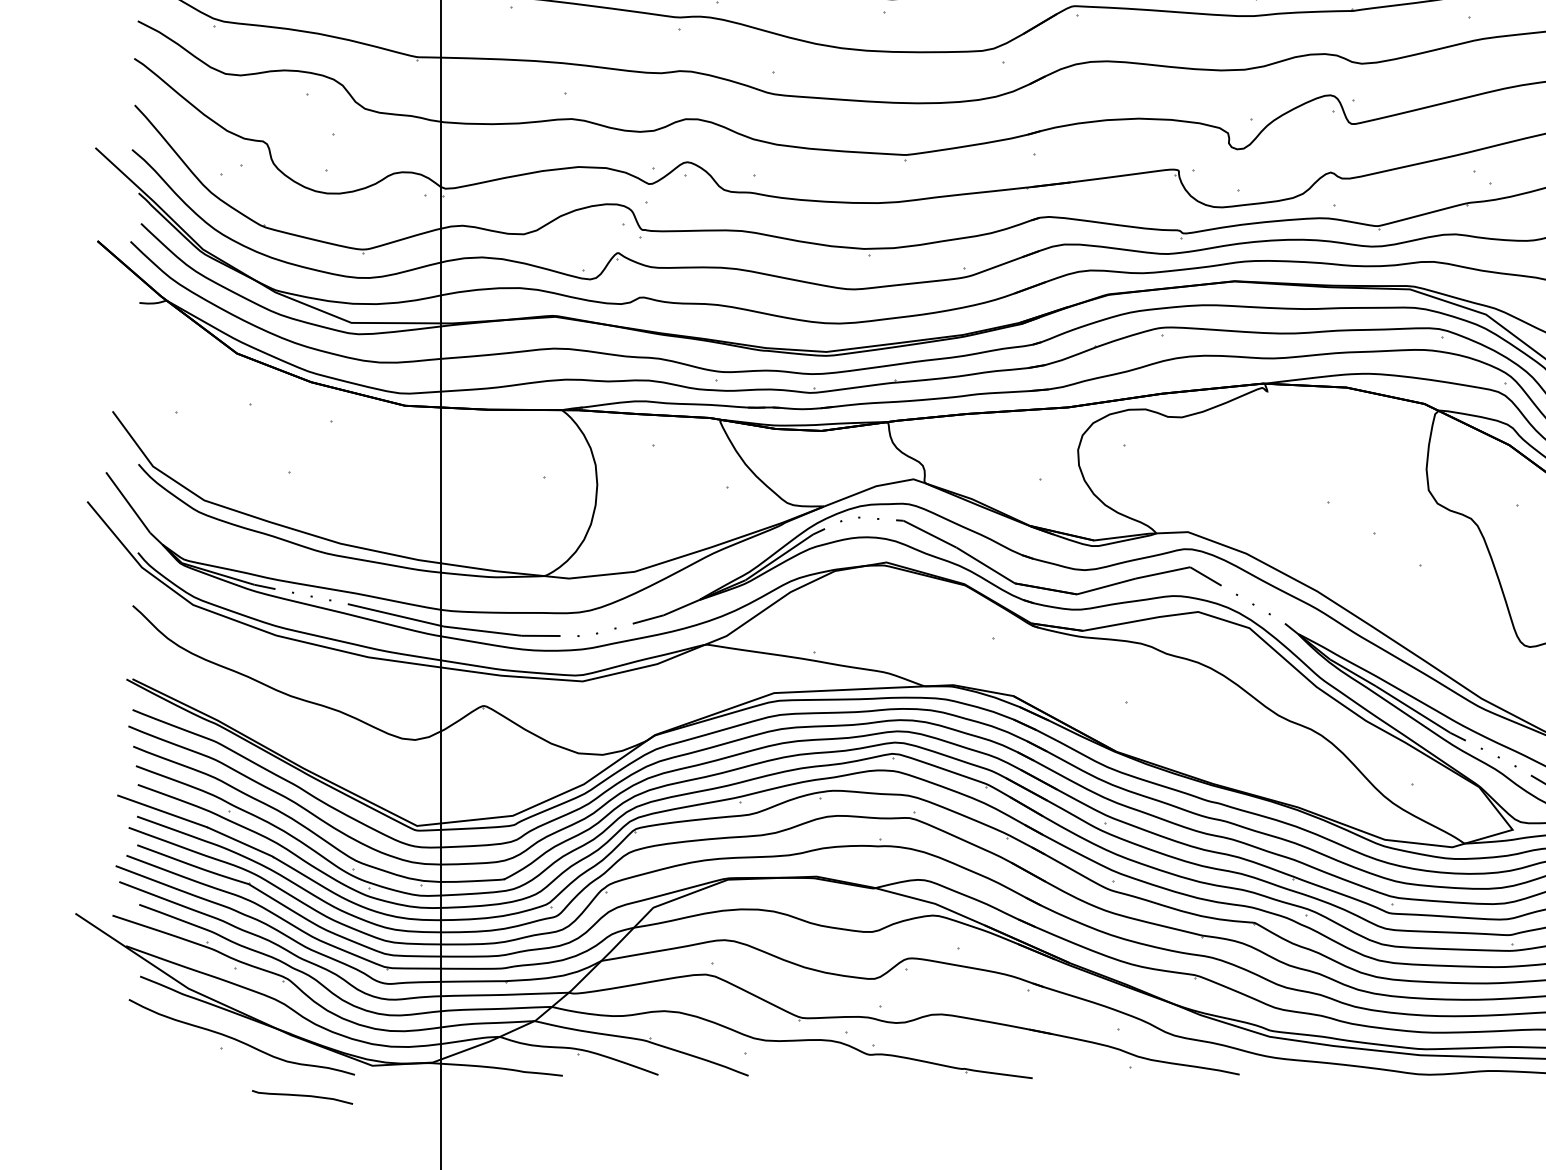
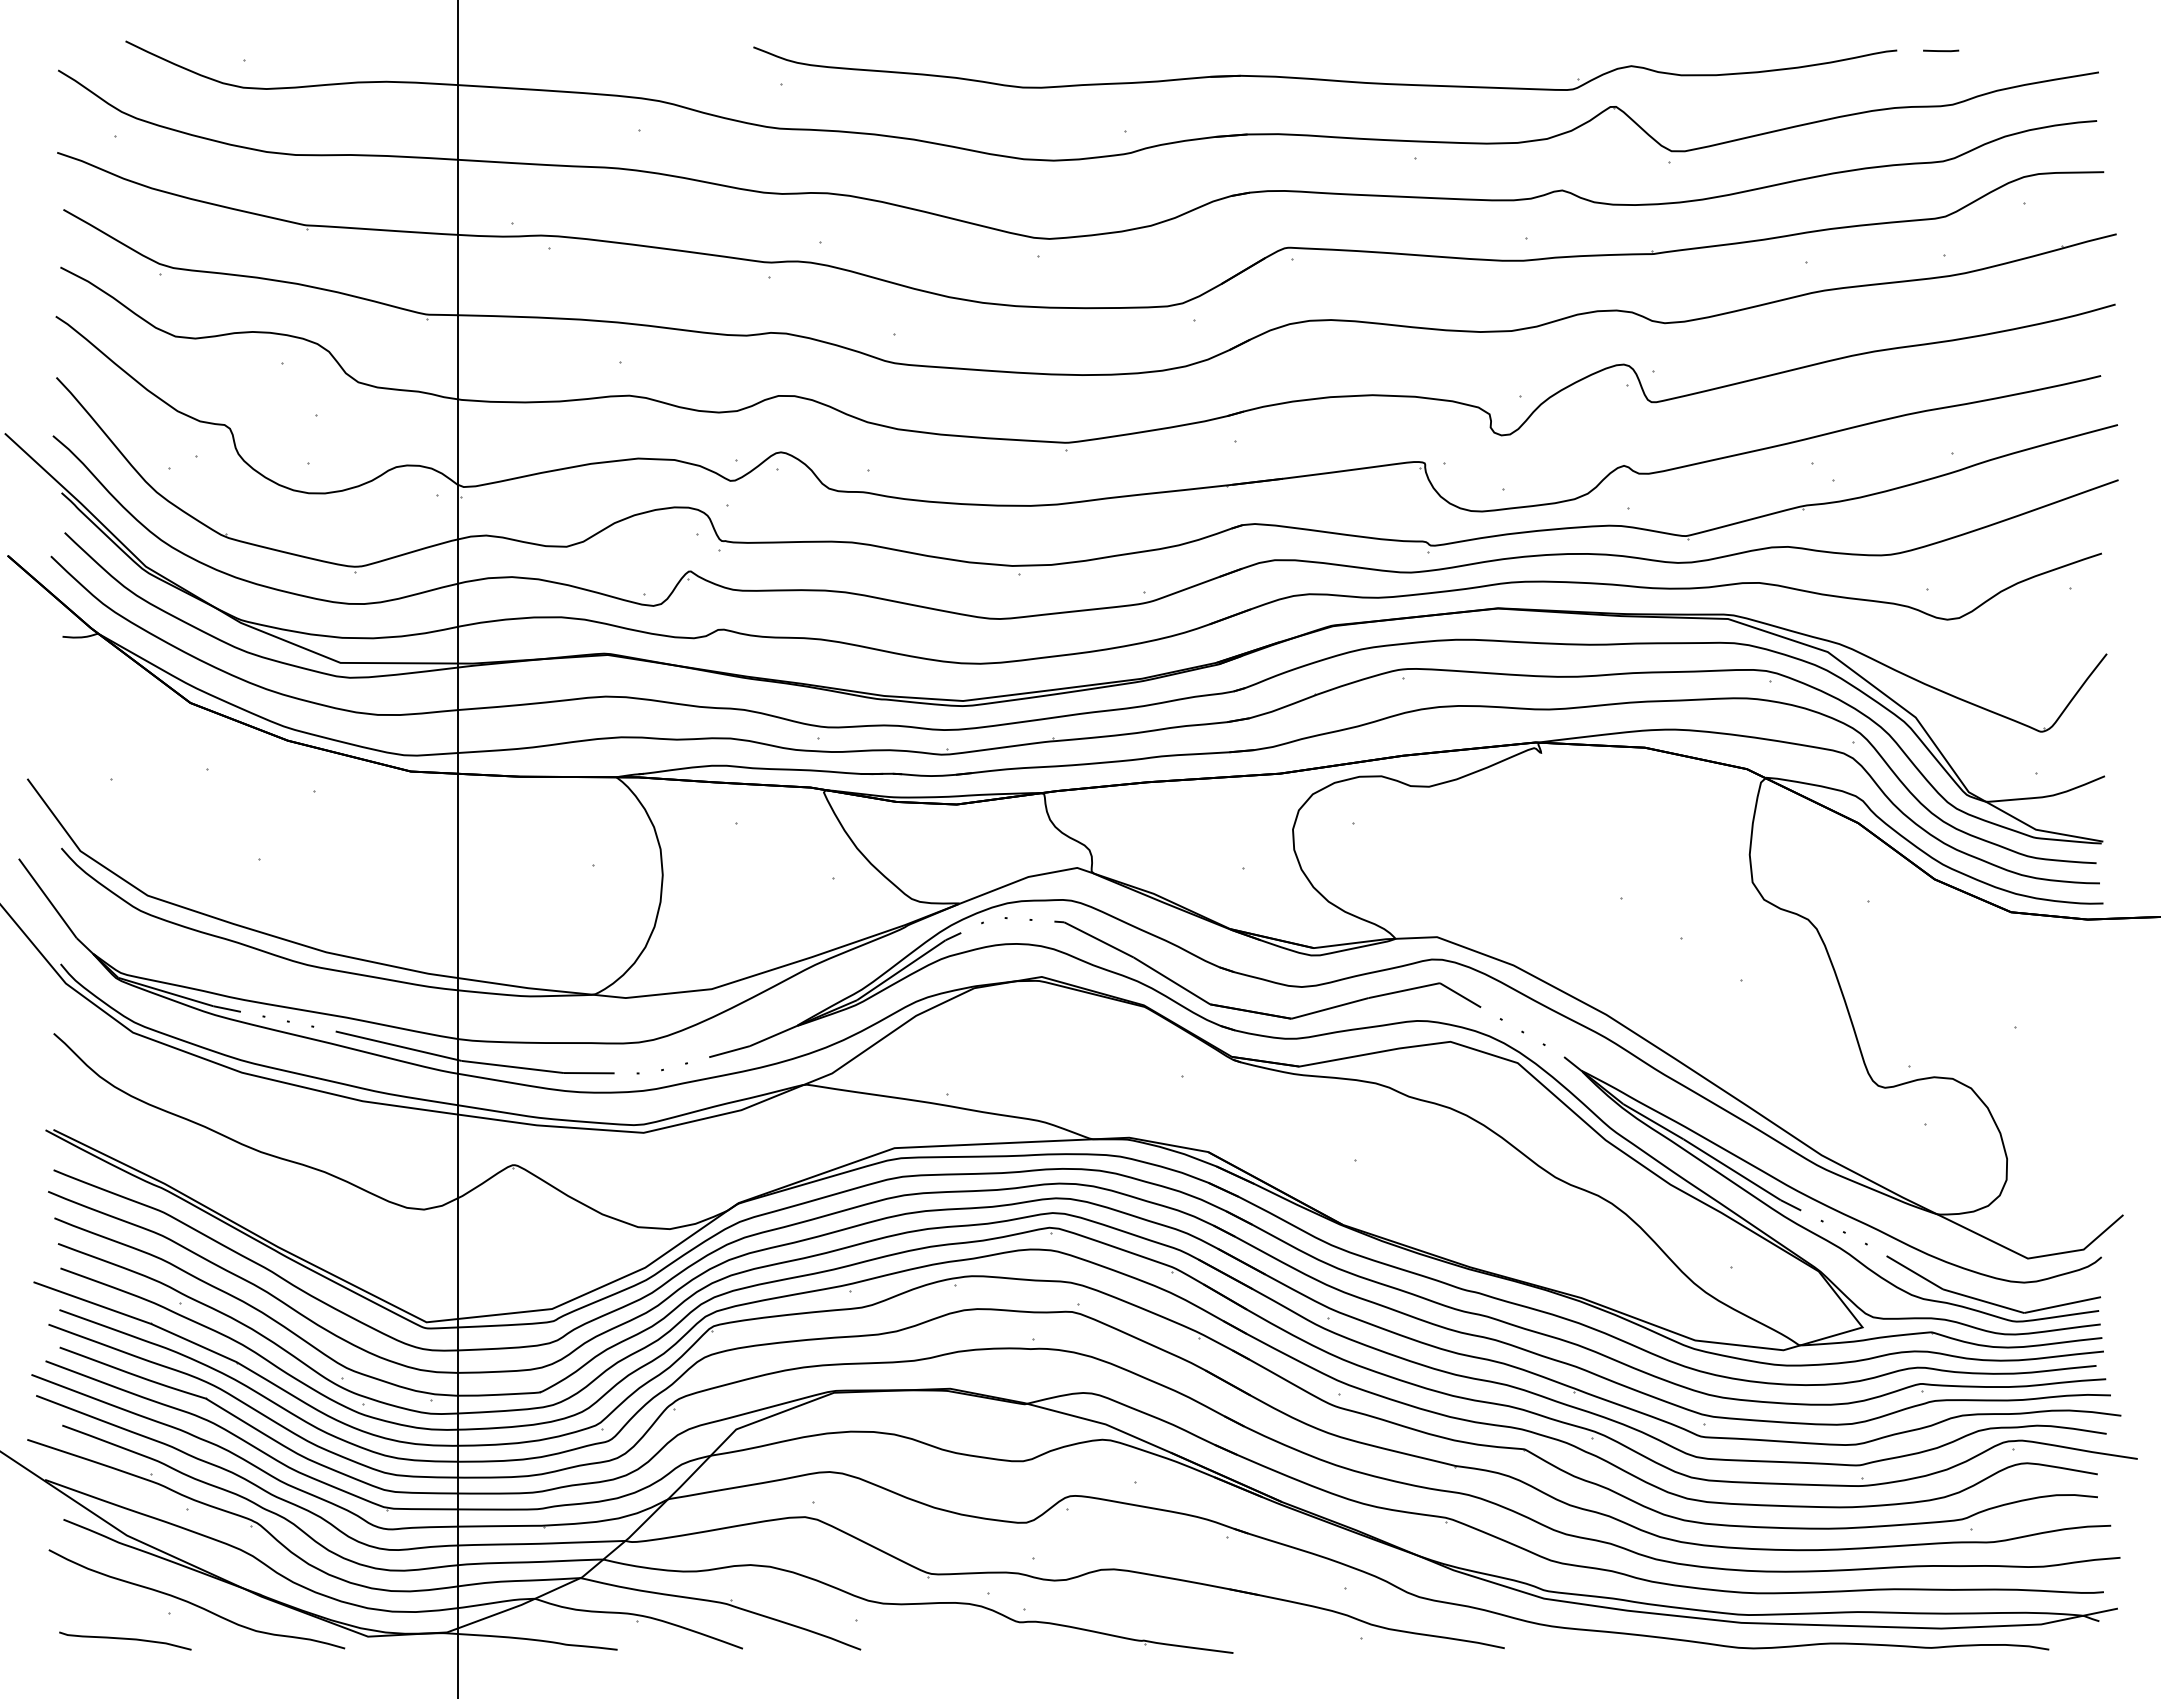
curve: (302, 1096) -> (125, 1639), moved

